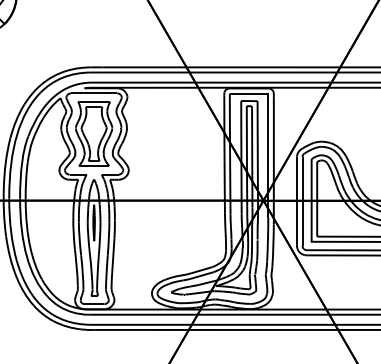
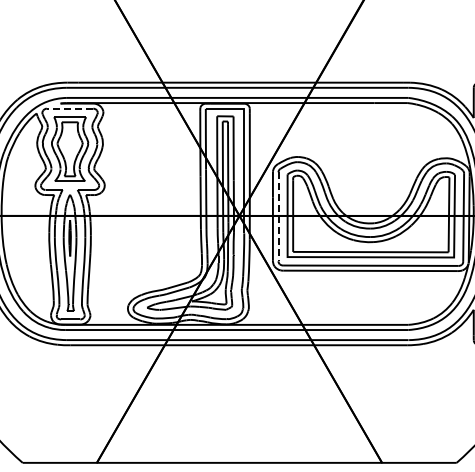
line: (93, 93) -> (69, 108), solid -> dashed
line: (302, 201) -> (278, 216), solid -> dashed

